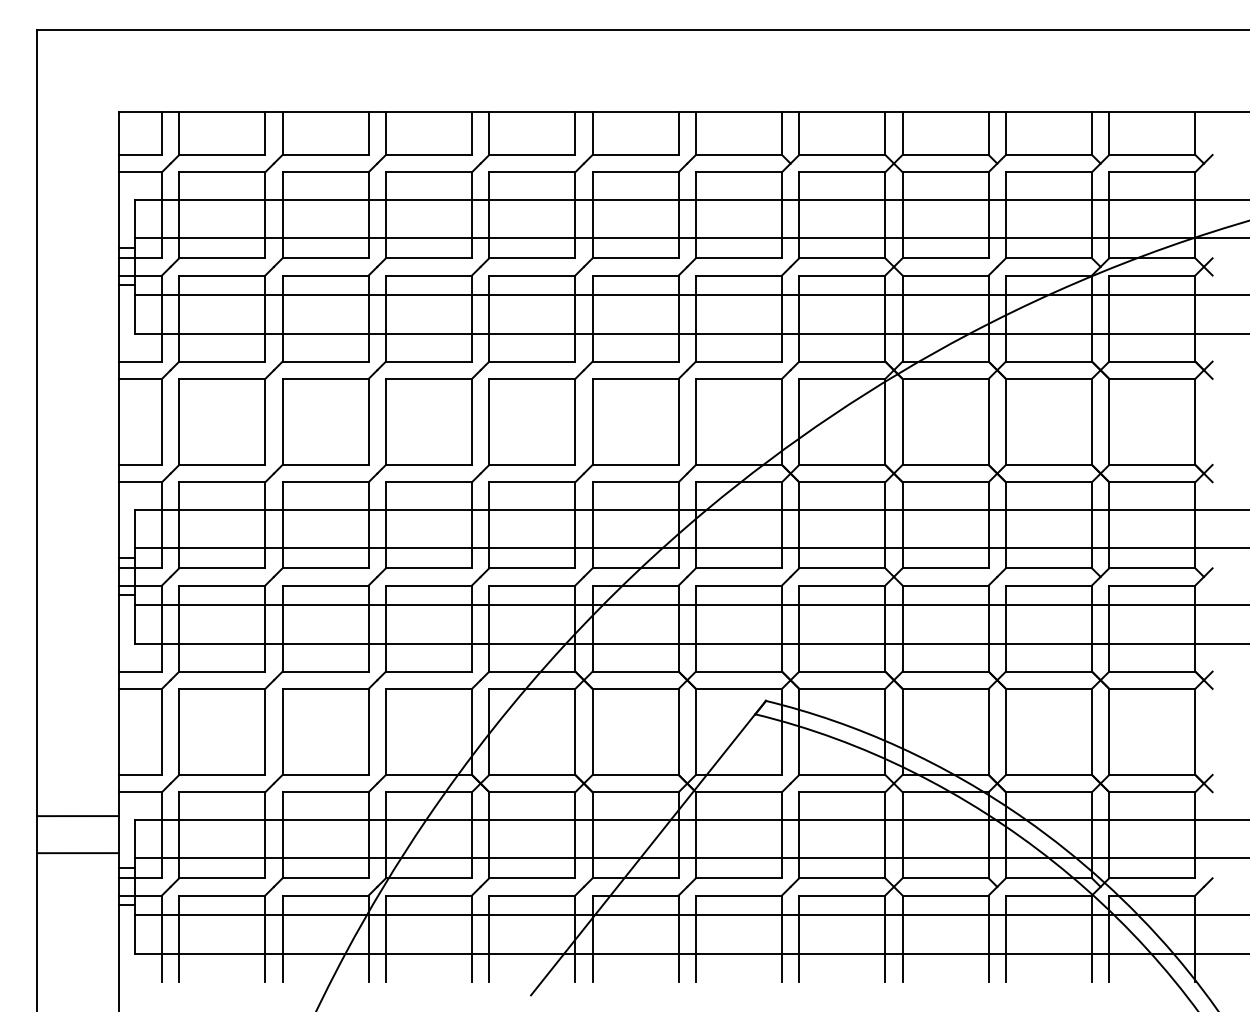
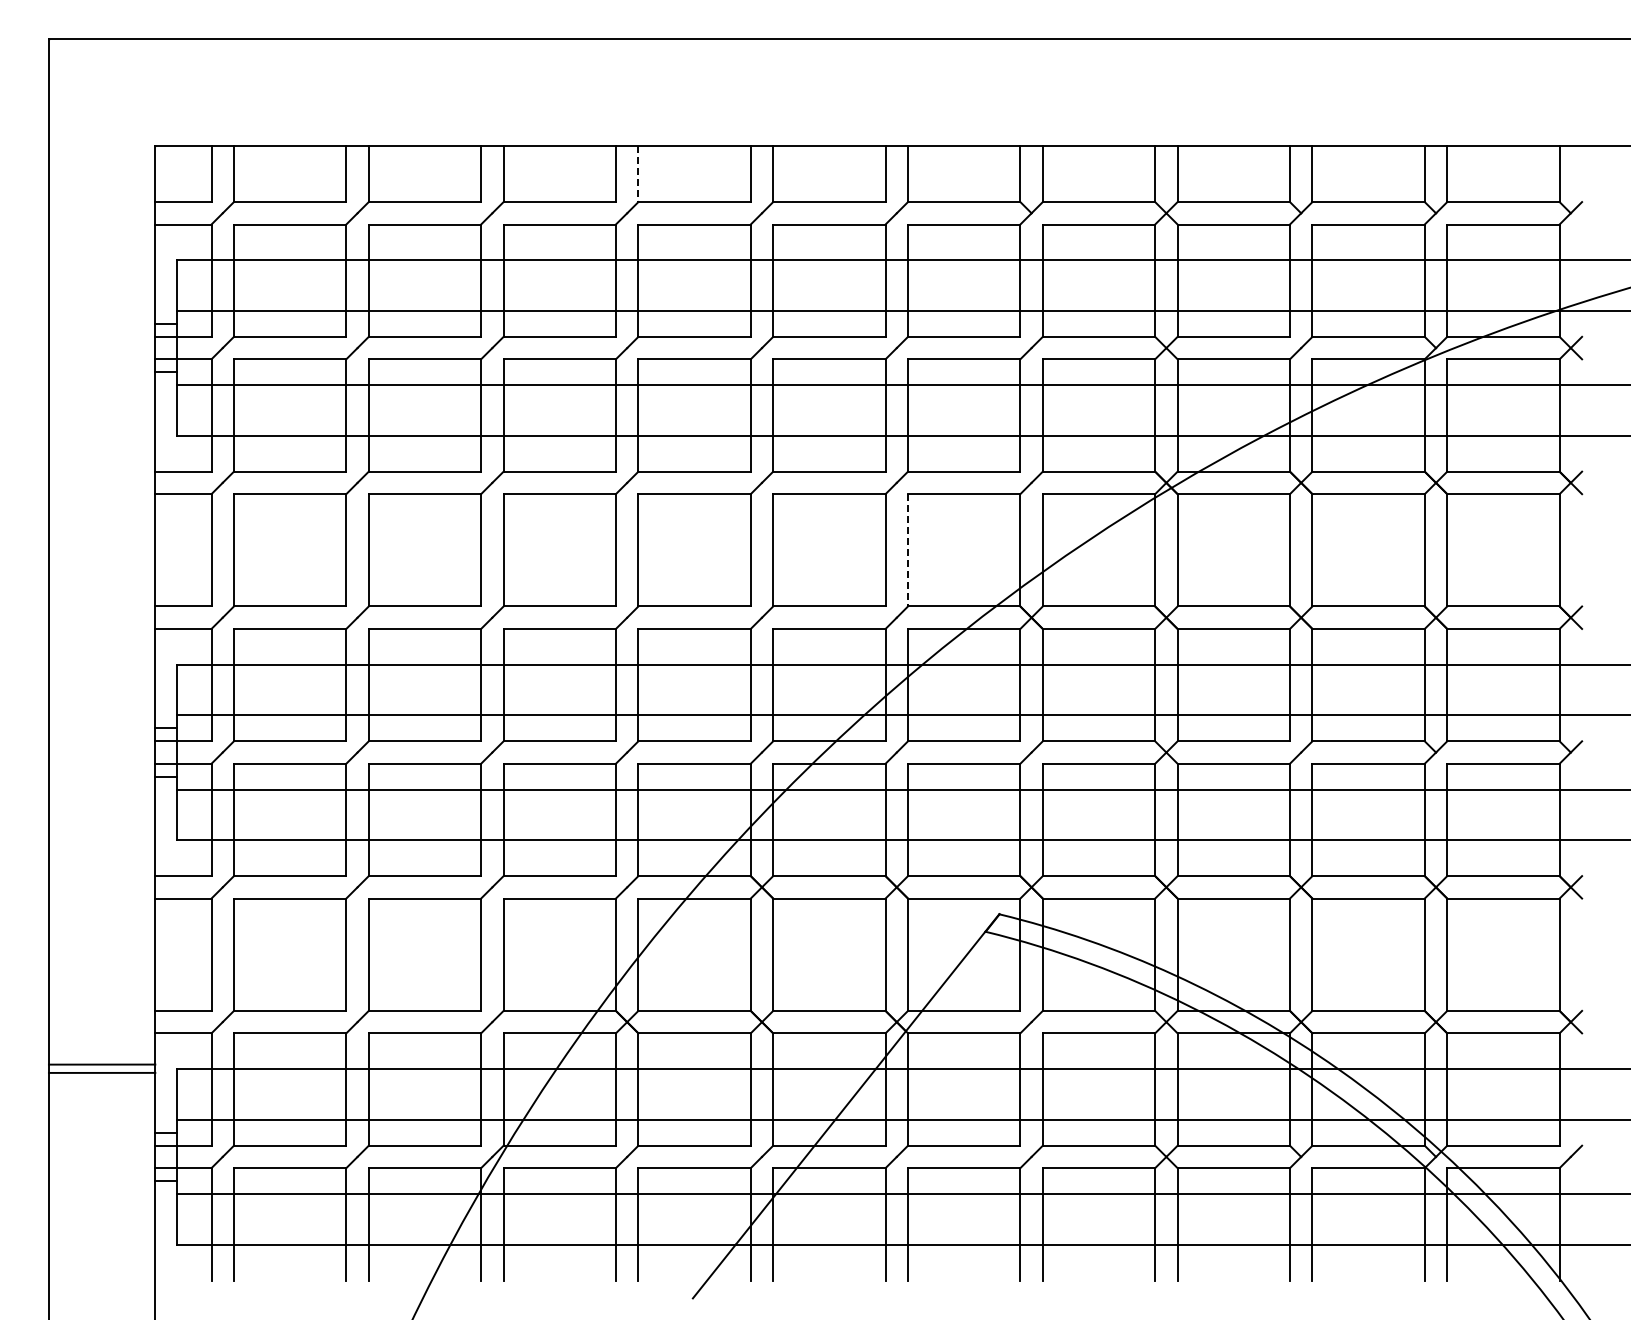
line: (489, 133) -> (638, 174), solid -> dashed
line: (696, 422) -> (908, 550), solid -> dashed
line: (77, 852) -> (101, 1072), moved

